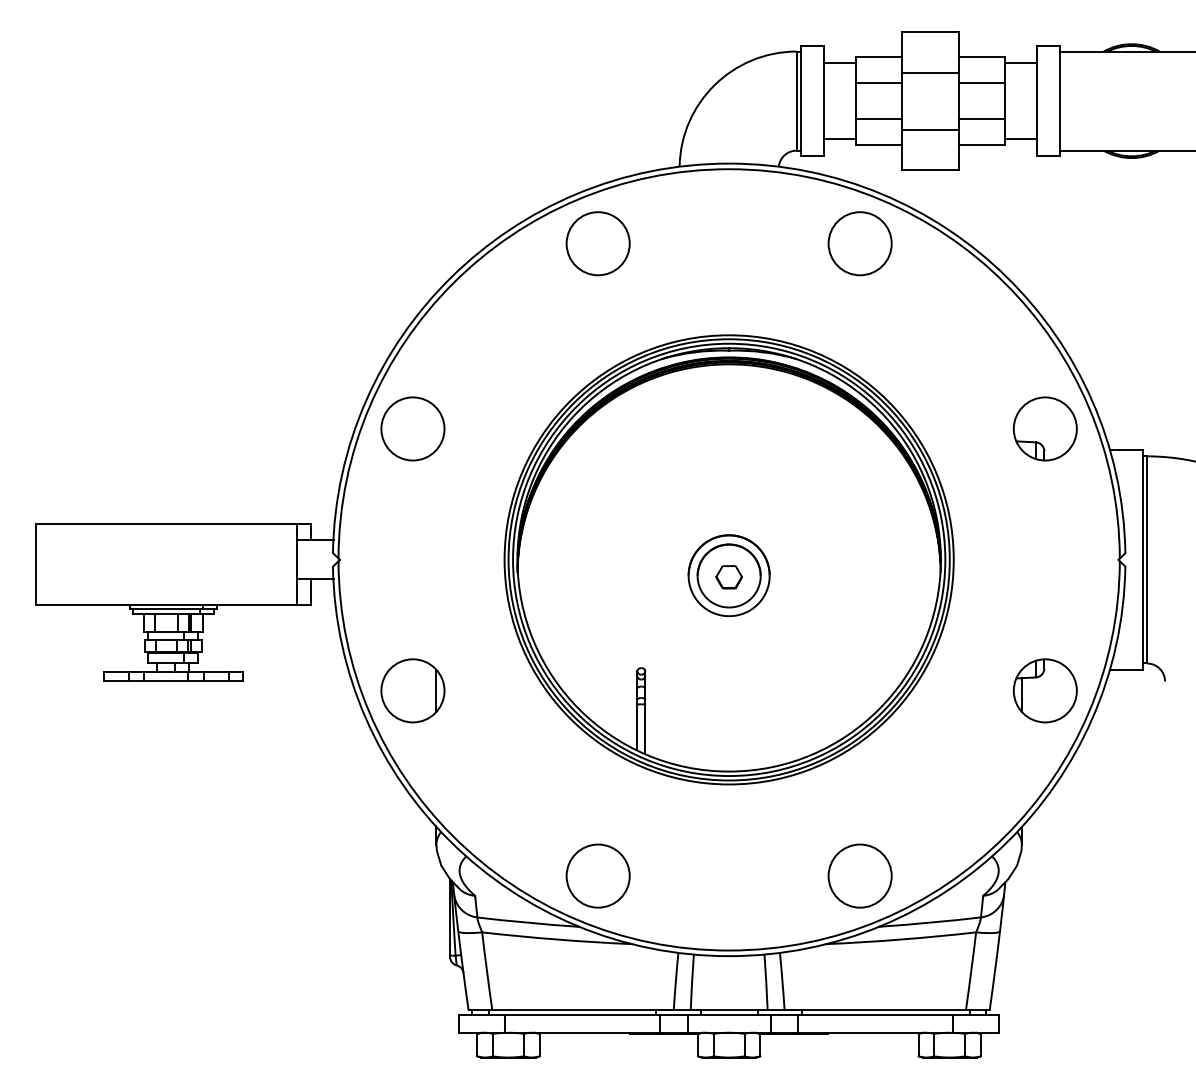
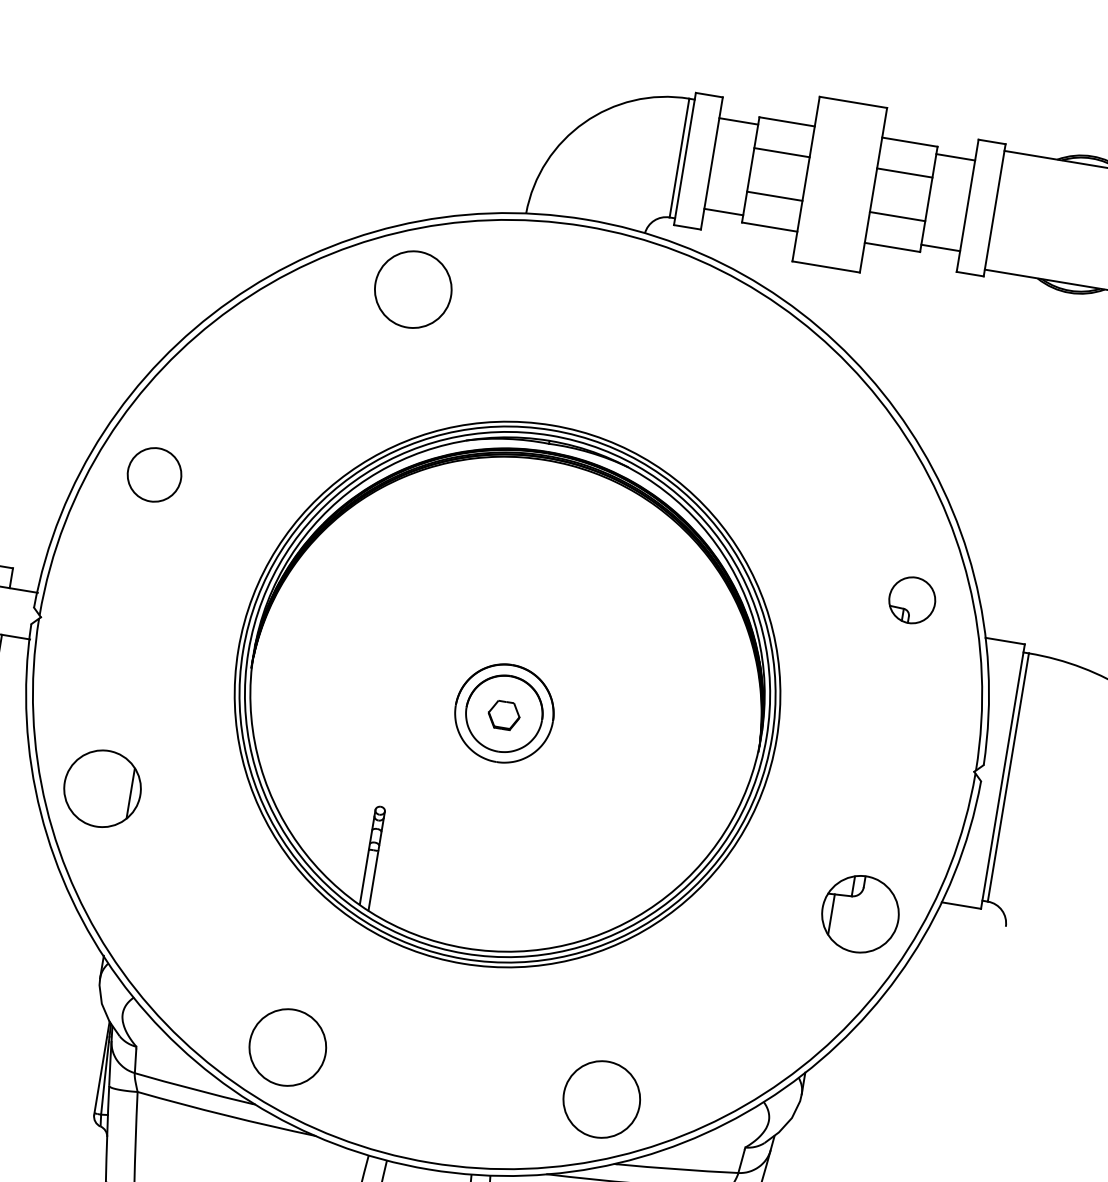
line: (930, 72) -> (845, 150), removed
line: (930, 129) -> (834, 218), removed
circle: (859, 243) -> (726, 341), removed
circle: (412, 428) -> (154, 474), size x0.7
part: (1044, 428) -> (911, 599), size x0.6

